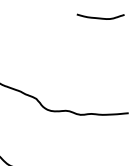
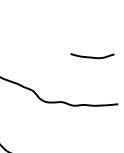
curve: (100, 17) -> (92, 56), moved

